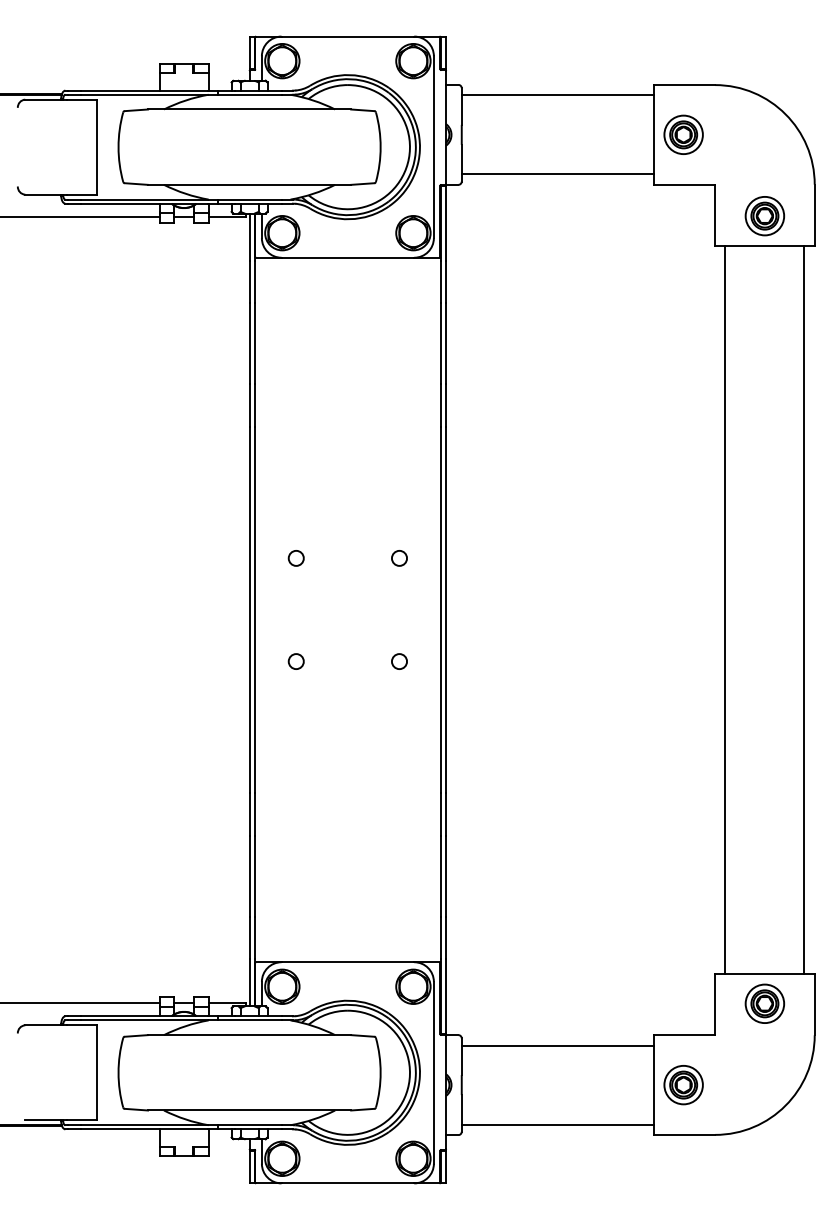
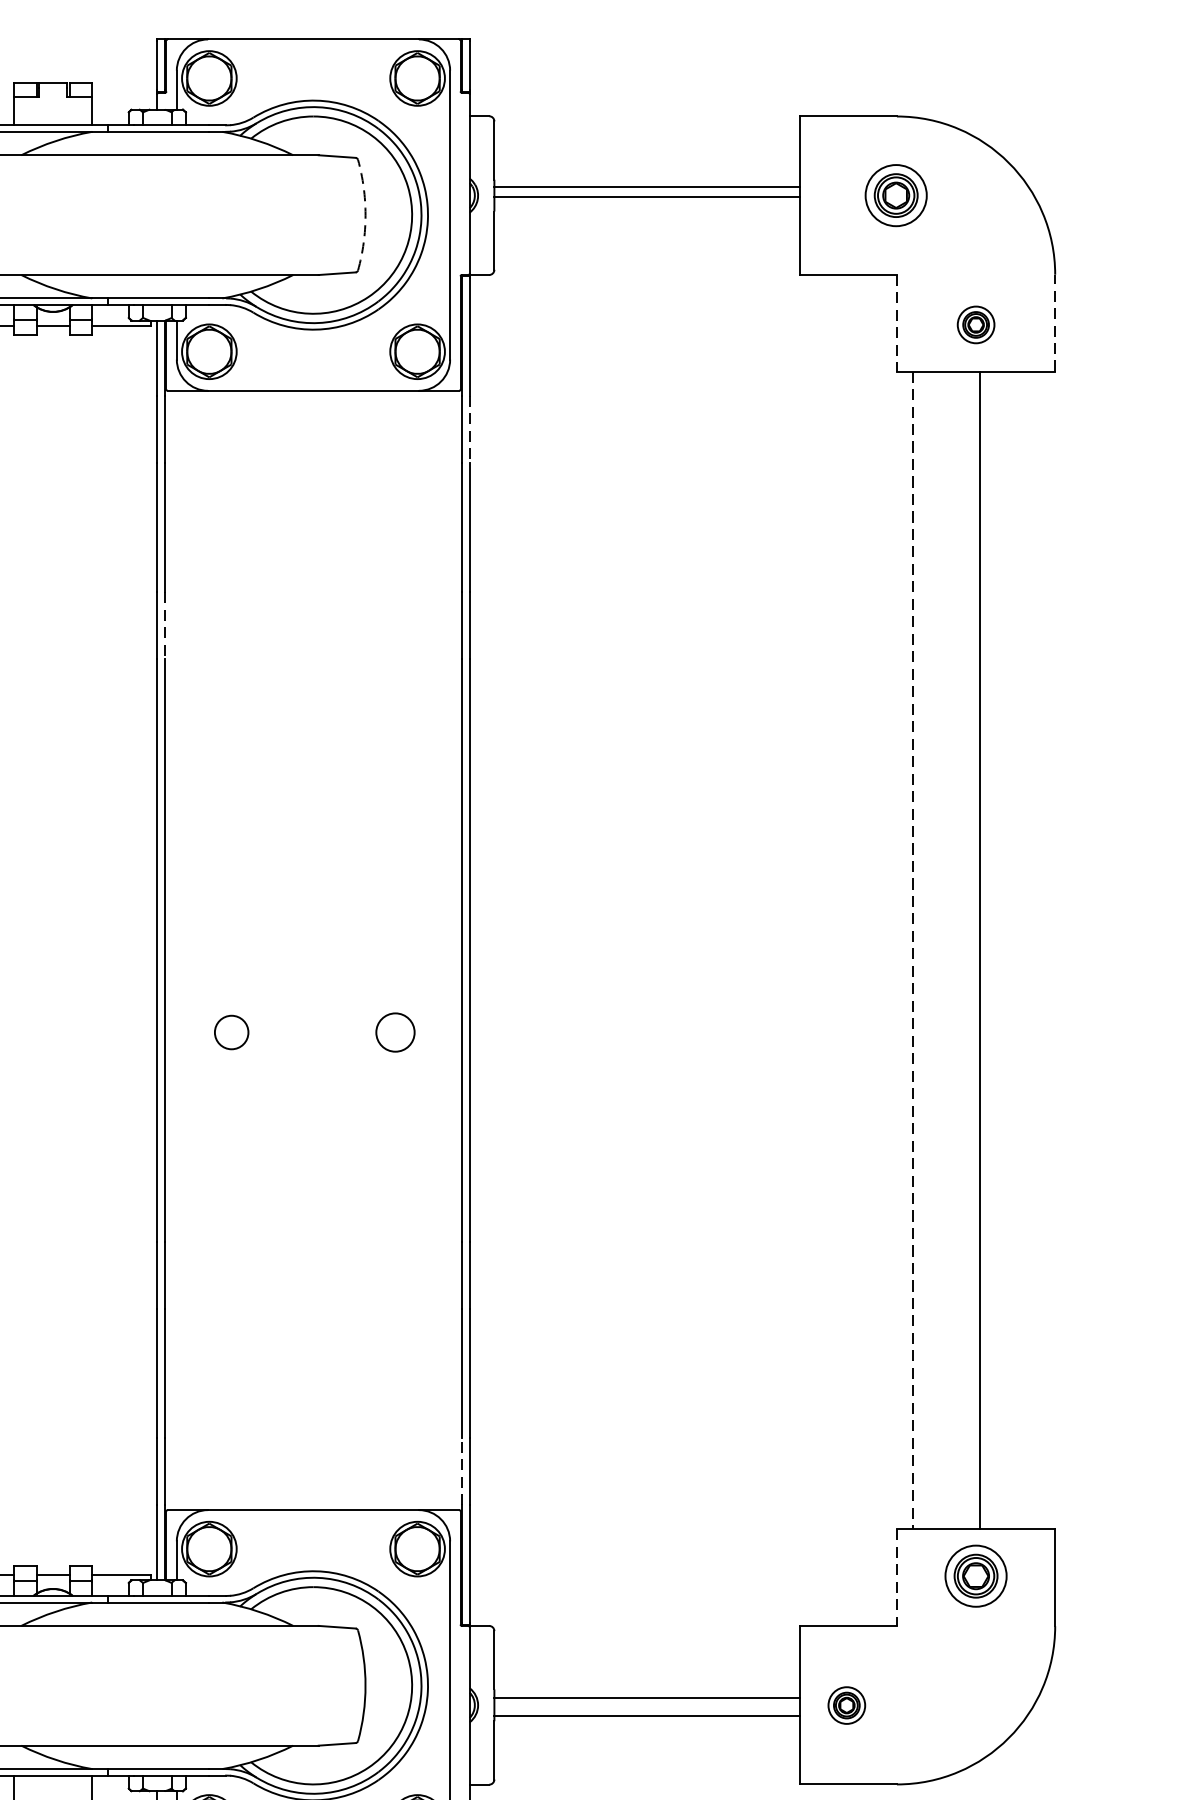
line: (557, 95) -> (646, 187), moved
part: (683, 134) -> (895, 195), moved
arc: (380, 147) -> (365, 215), solid -> dashed
line: (557, 174) -> (646, 196), moved
line: (814, 214) -> (1054, 322), solid -> dashed
line: (715, 215) -> (897, 323), solid -> dashed
part: (764, 216) -> (975, 325), size x0.6
line: (446, 282) -> (470, 430), solid -> dashed
line: (254, 406) -> (165, 627), solid -> dashed
circle: (295, 558) -> (230, 868), removed
circle: (399, 558) -> (395, 868), removed
line: (804, 609) -> (980, 949), moved
line: (725, 610) -> (913, 951), solid -> dashed
circle: (295, 661) -> (230, 1032), size x1.4
circle: (399, 661) -> (395, 1032), size x1.6
line: (441, 937) -> (462, 1470), solid -> dashed
line: (715, 1005) -> (897, 1578), solid -> dashed
line: (557, 1045) -> (646, 1698), moved
part: (683, 1085) -> (846, 1705), size x0.6
line: (557, 1124) -> (646, 1715), moved

